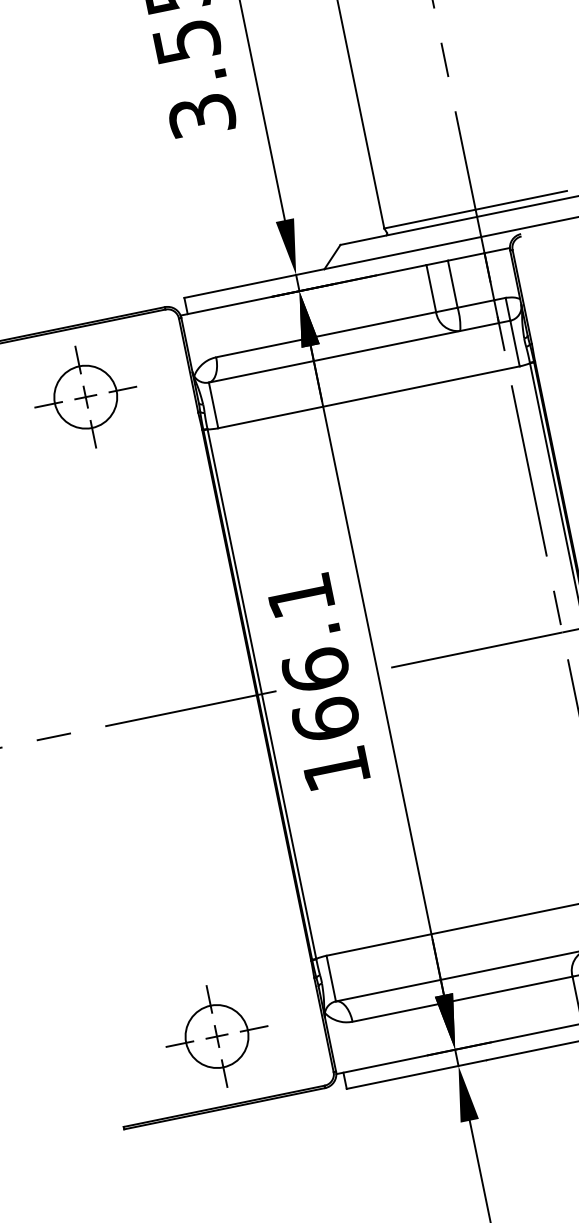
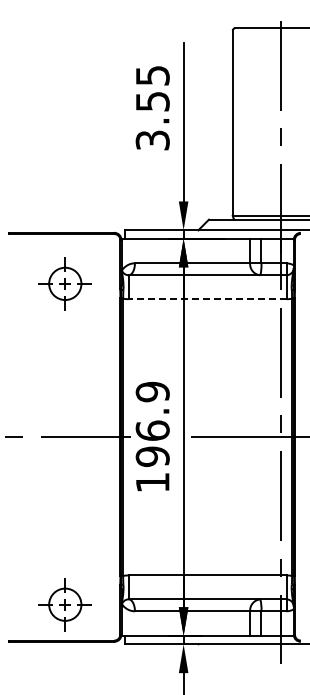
part: (84, 396) -> (64, 283), moved
line: (368, 397) -> (207, 299), solid -> dashed
text: (312, 656) -> (152, 423), 166.1 -> 196.9

